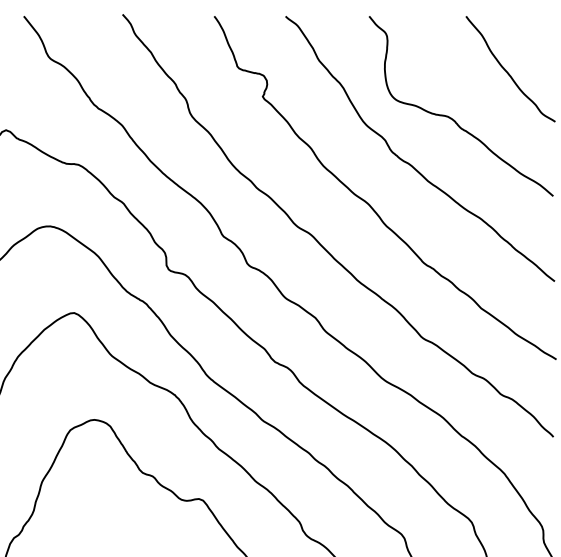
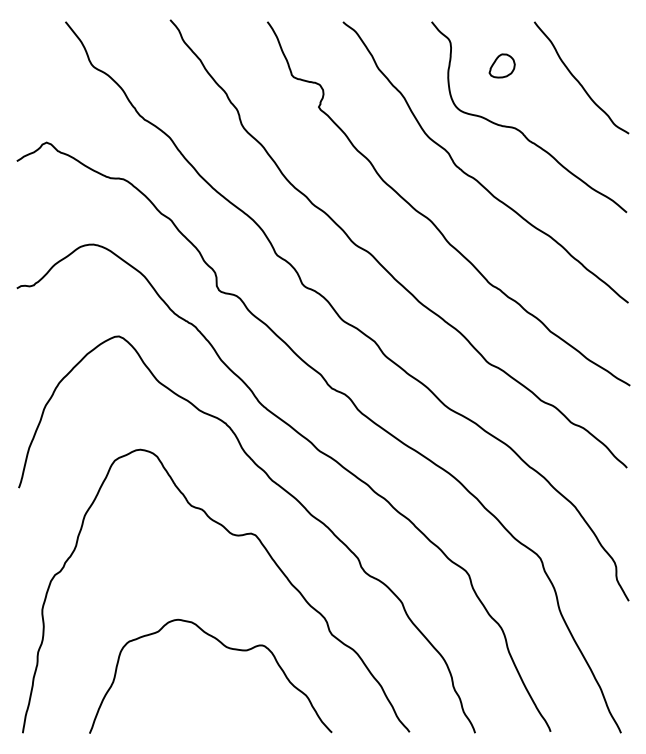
part: (435, 57) -> (501, 65), added

